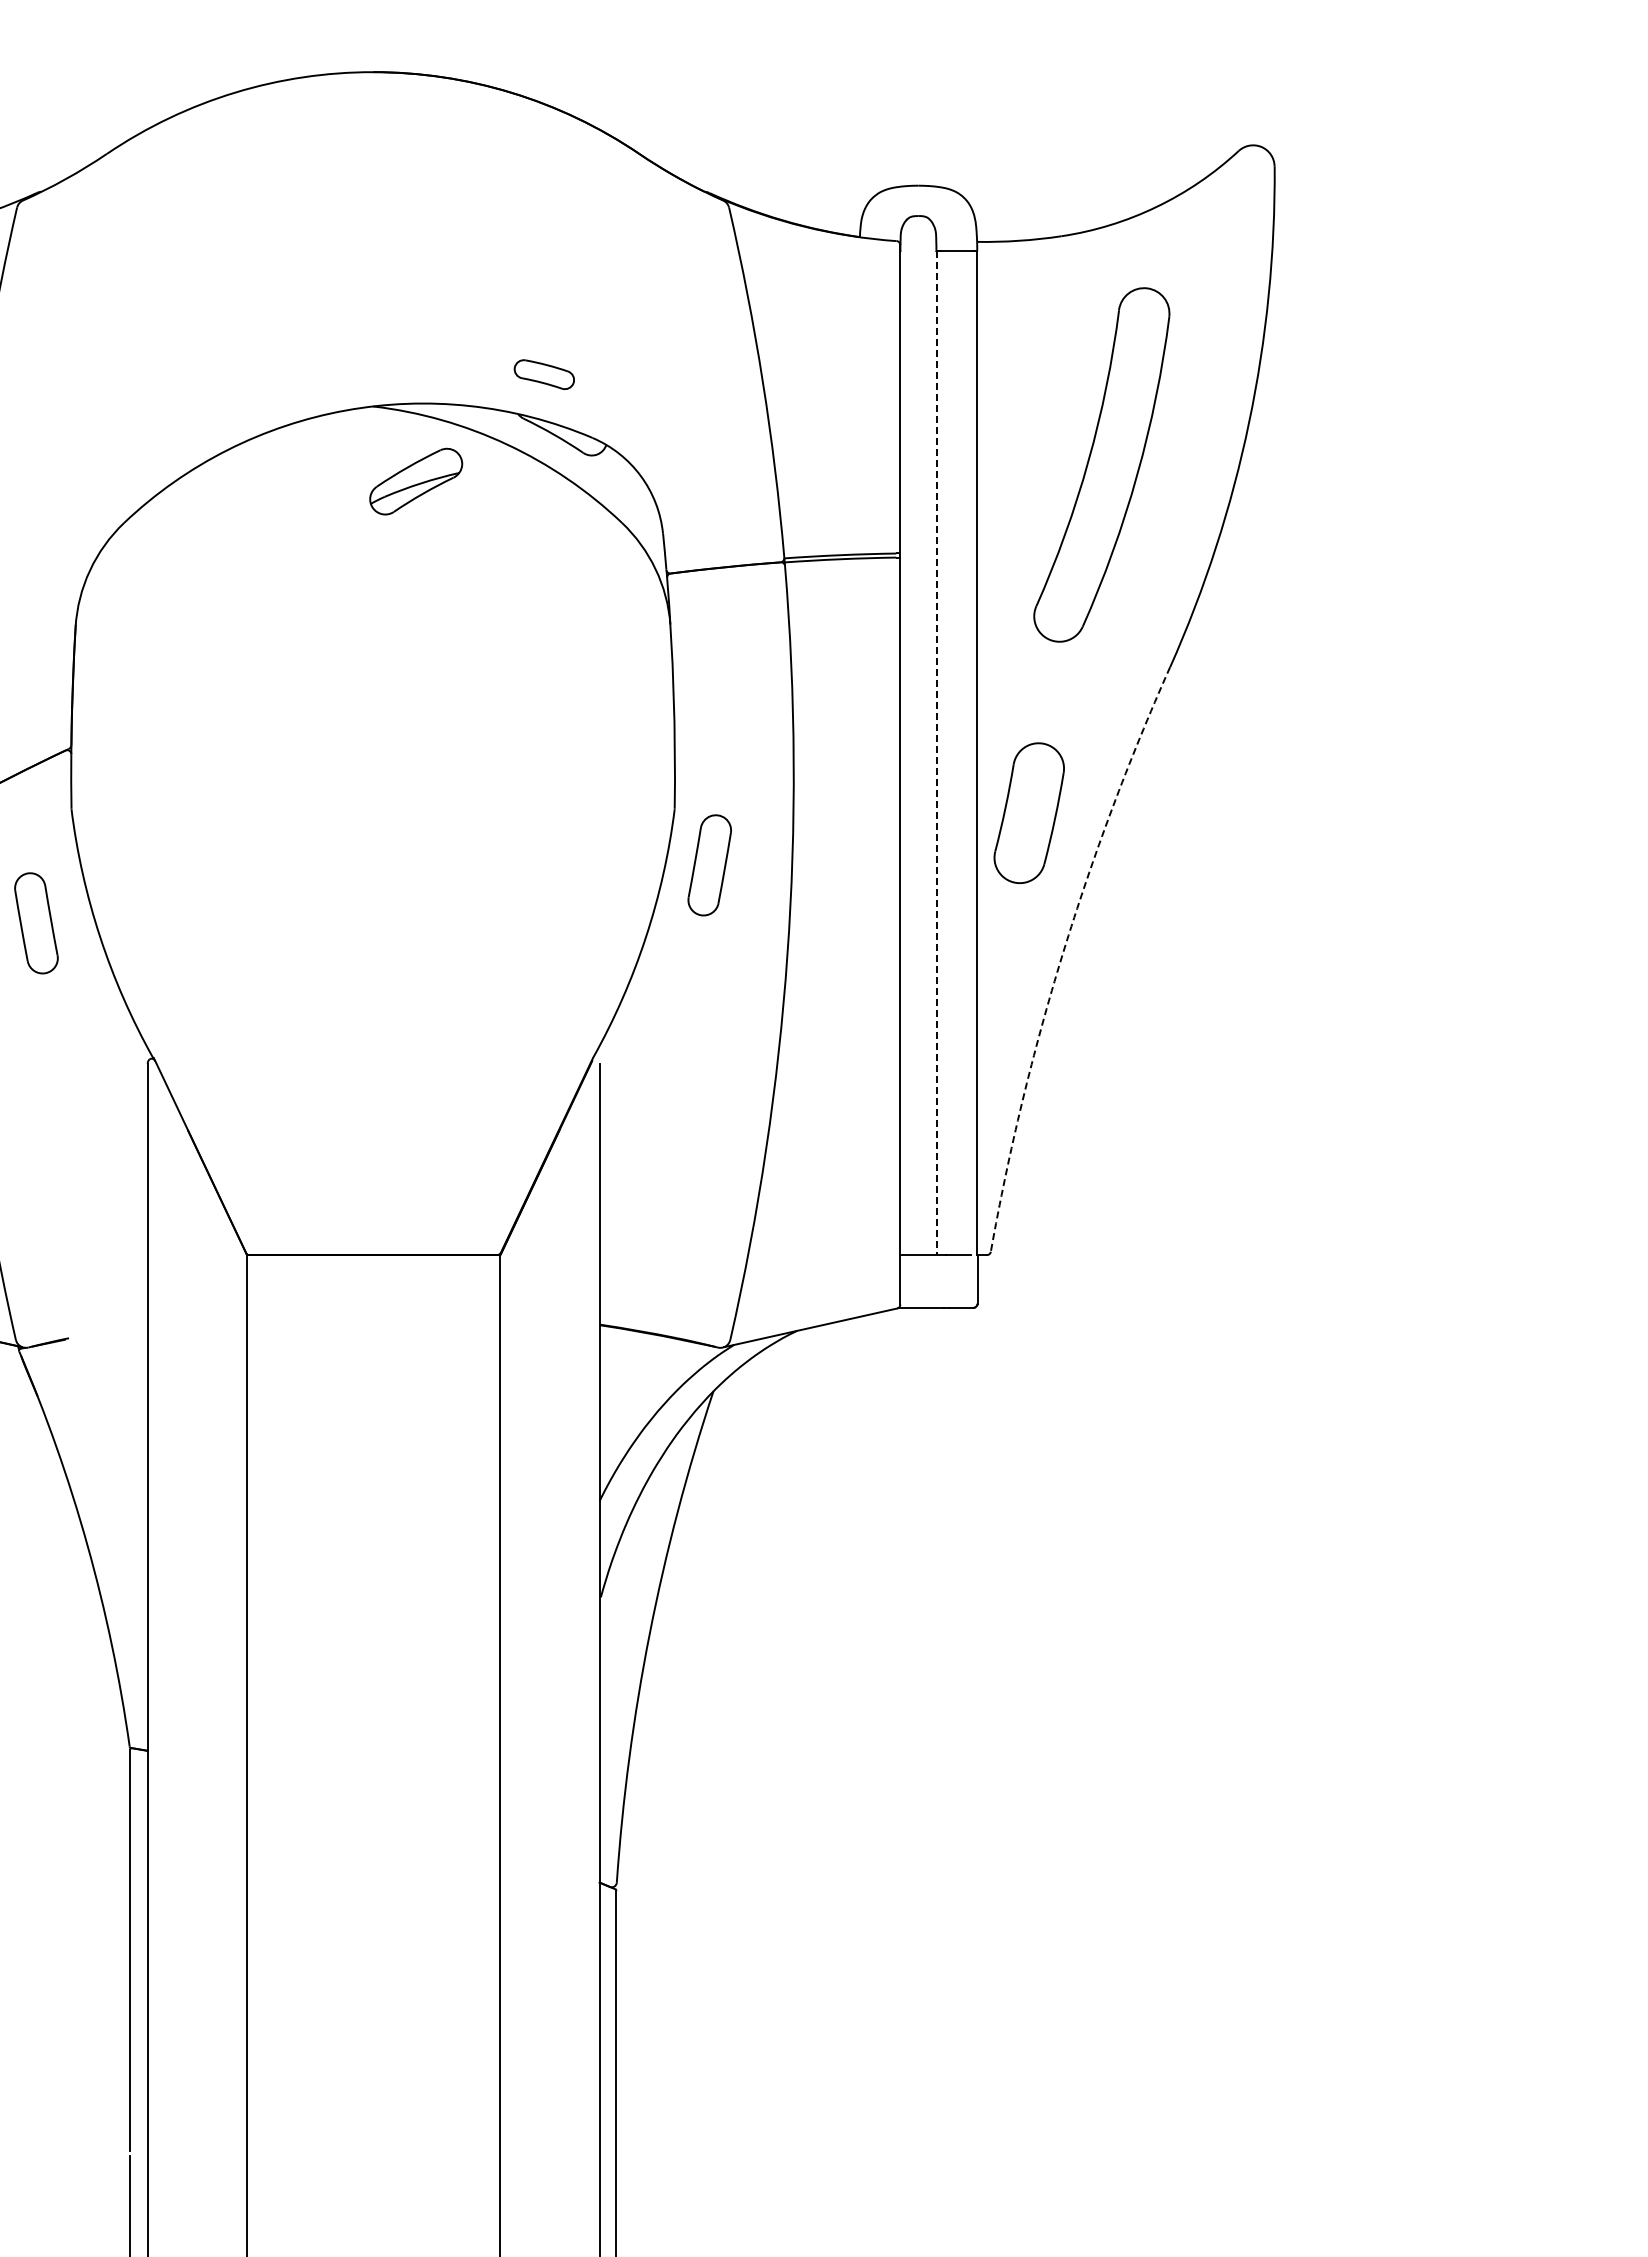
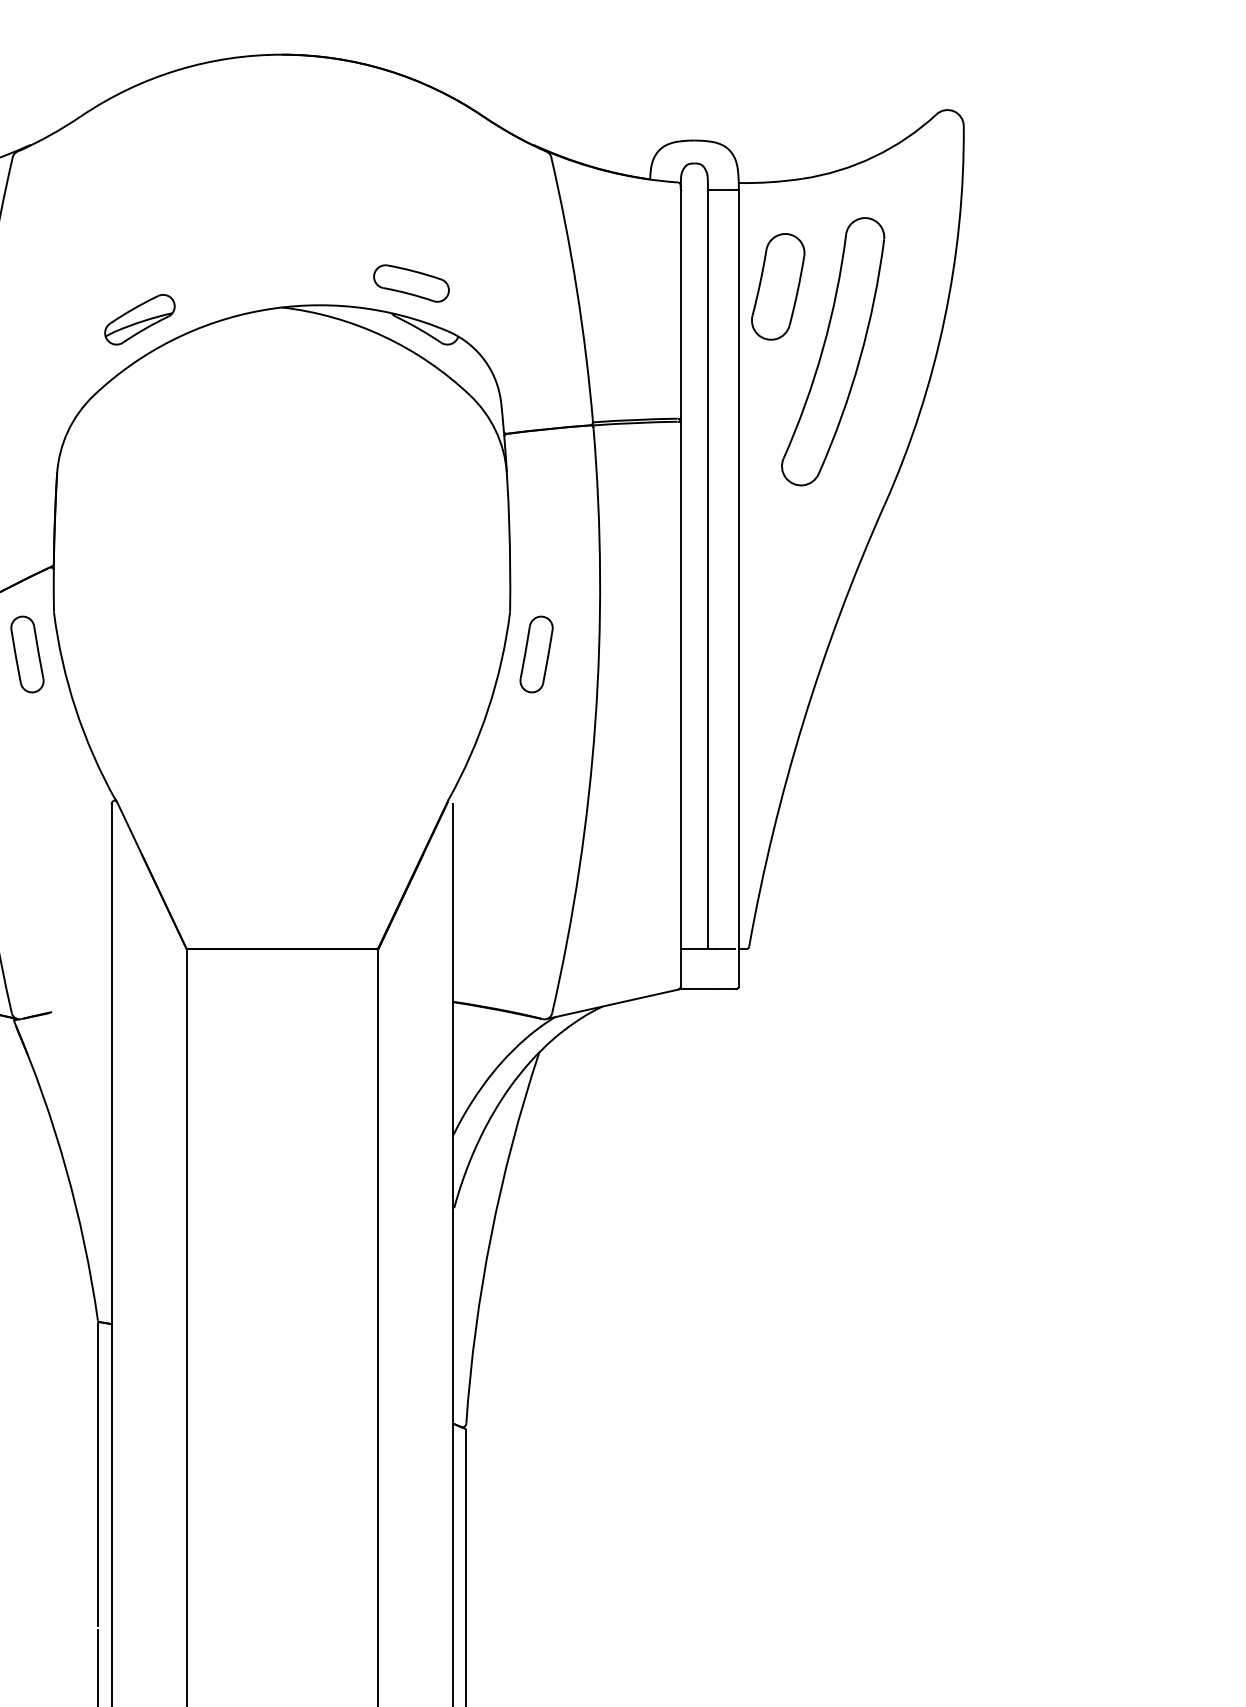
part: (544, 374) -> (411, 283), size x1.67
part: (416, 481) -> (140, 319), moved
line: (936, 753) -> (708, 569), dashed -> solid
part: (1028, 812) -> (777, 286), moved
part: (36, 923) -> (27, 654), moved
arc: (1062, 954) -> (803, 721), dashed -> solid

